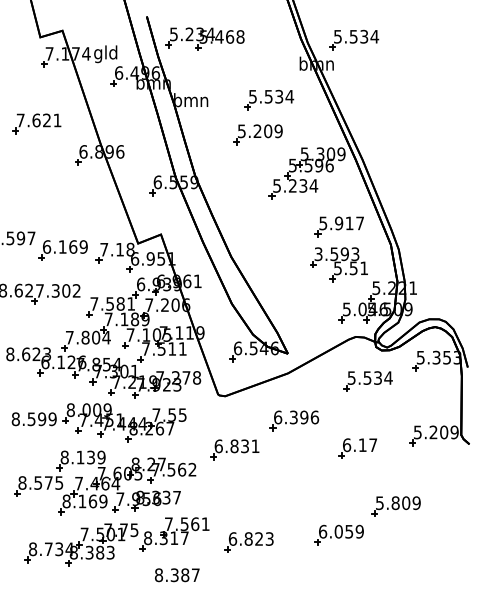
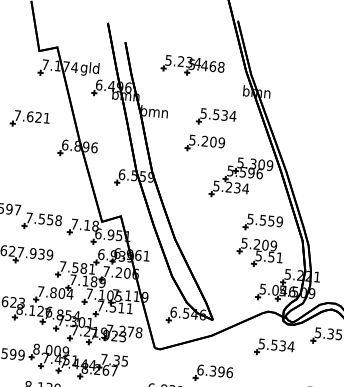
part: (204, 38) -> (192, 65), moved
part: (354, 39) -> (288, 75), removed
text: (349, 223) -> (271, 221), 5.917 -> 5.559
text: (65, 246) -> (44, 218), 6.169 -> 7.558
text: (337, 254) -> (259, 244), 3.593 -> 5.209
text: (65, 290) -> (41, 253), 7.302 -> 7.939
text: (45, 362) -> (19, 309), 6.126 -> 8.126
text: (172, 414) -> (117, 360), 7.55 -> 7.35

